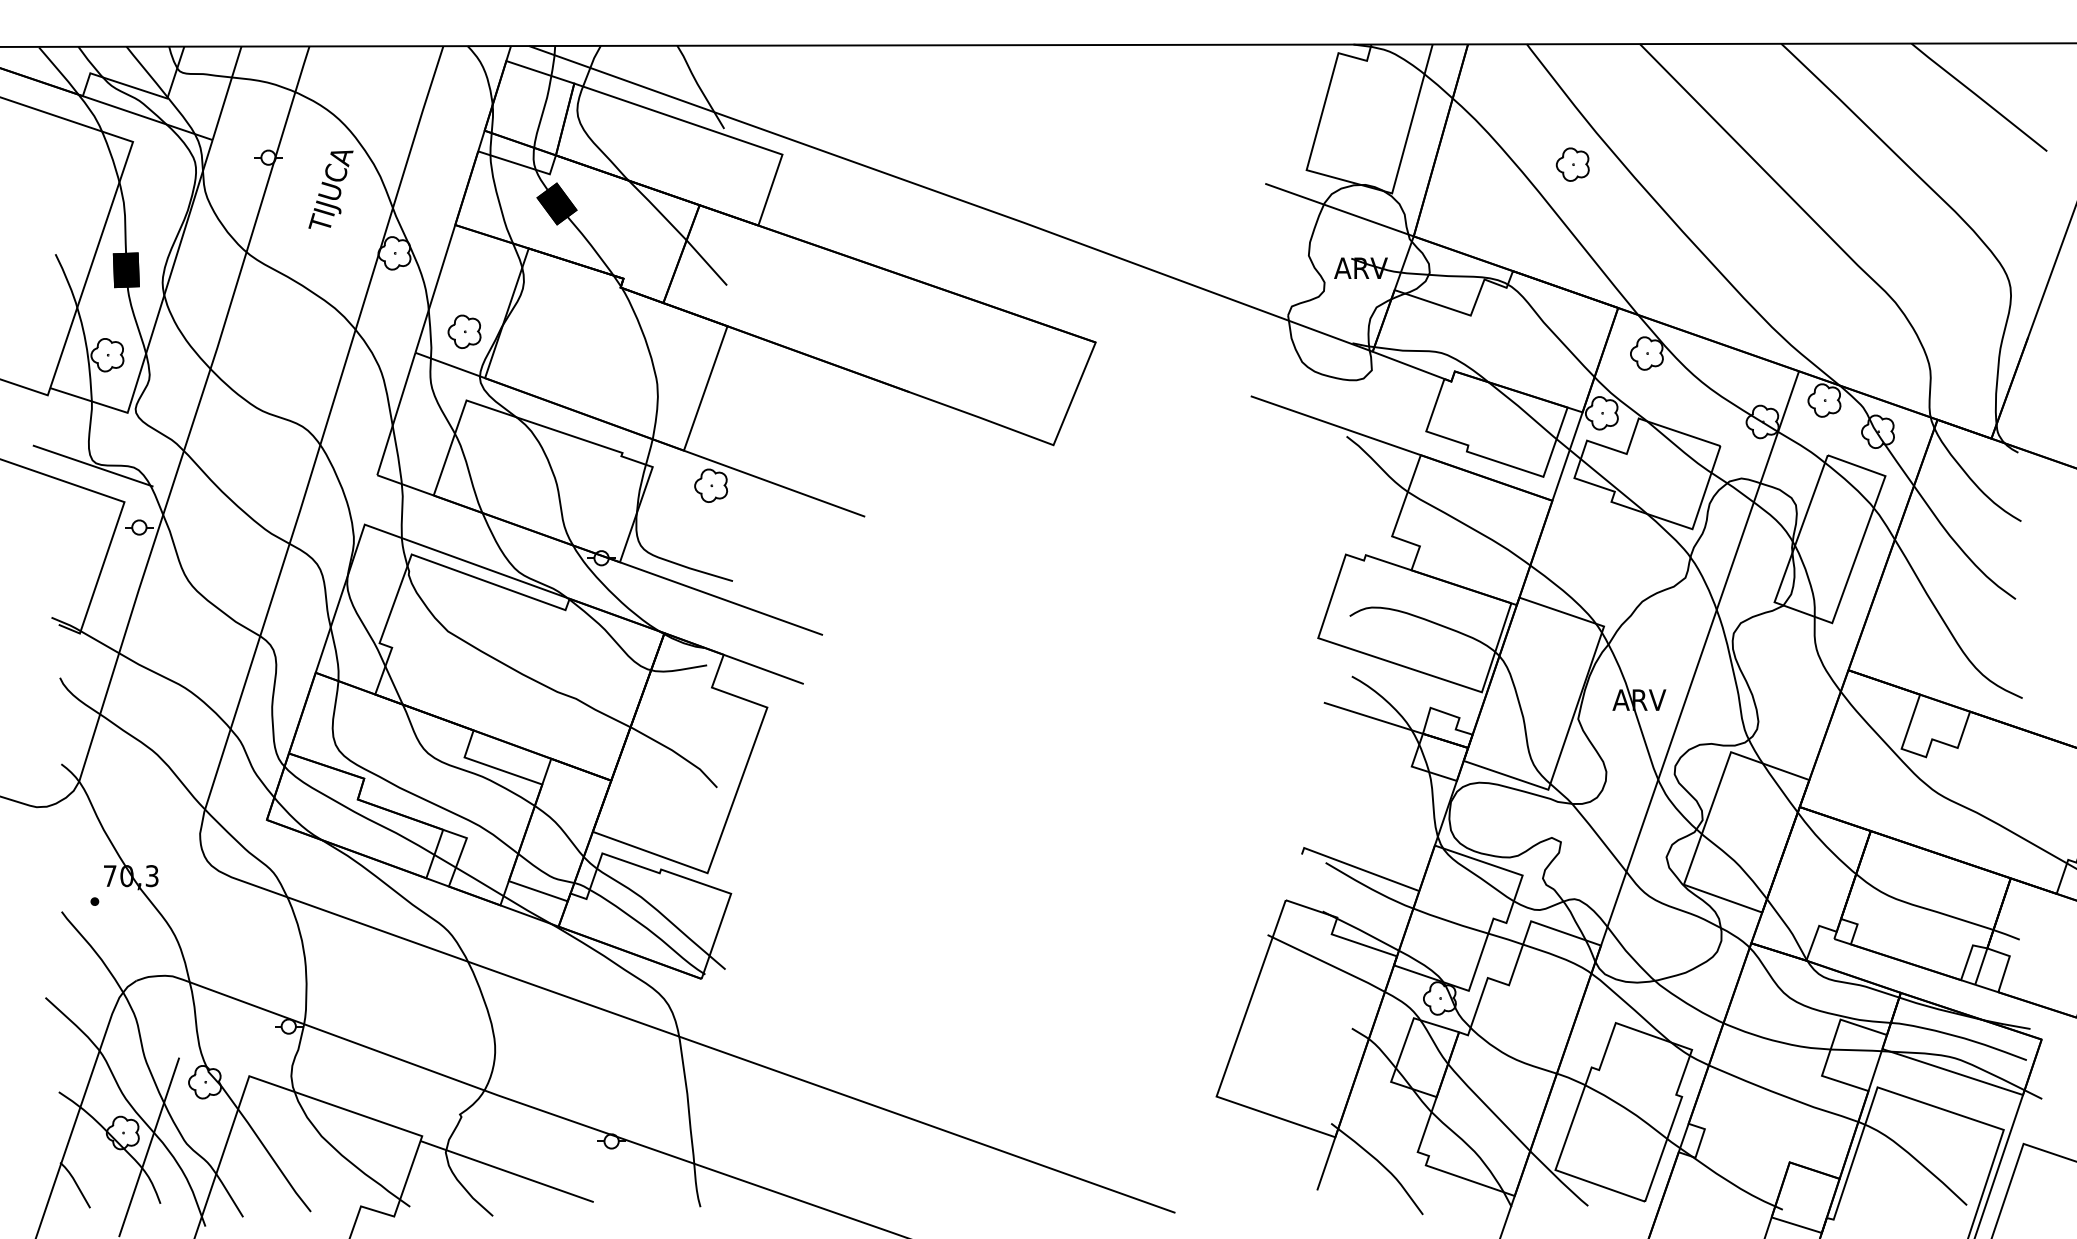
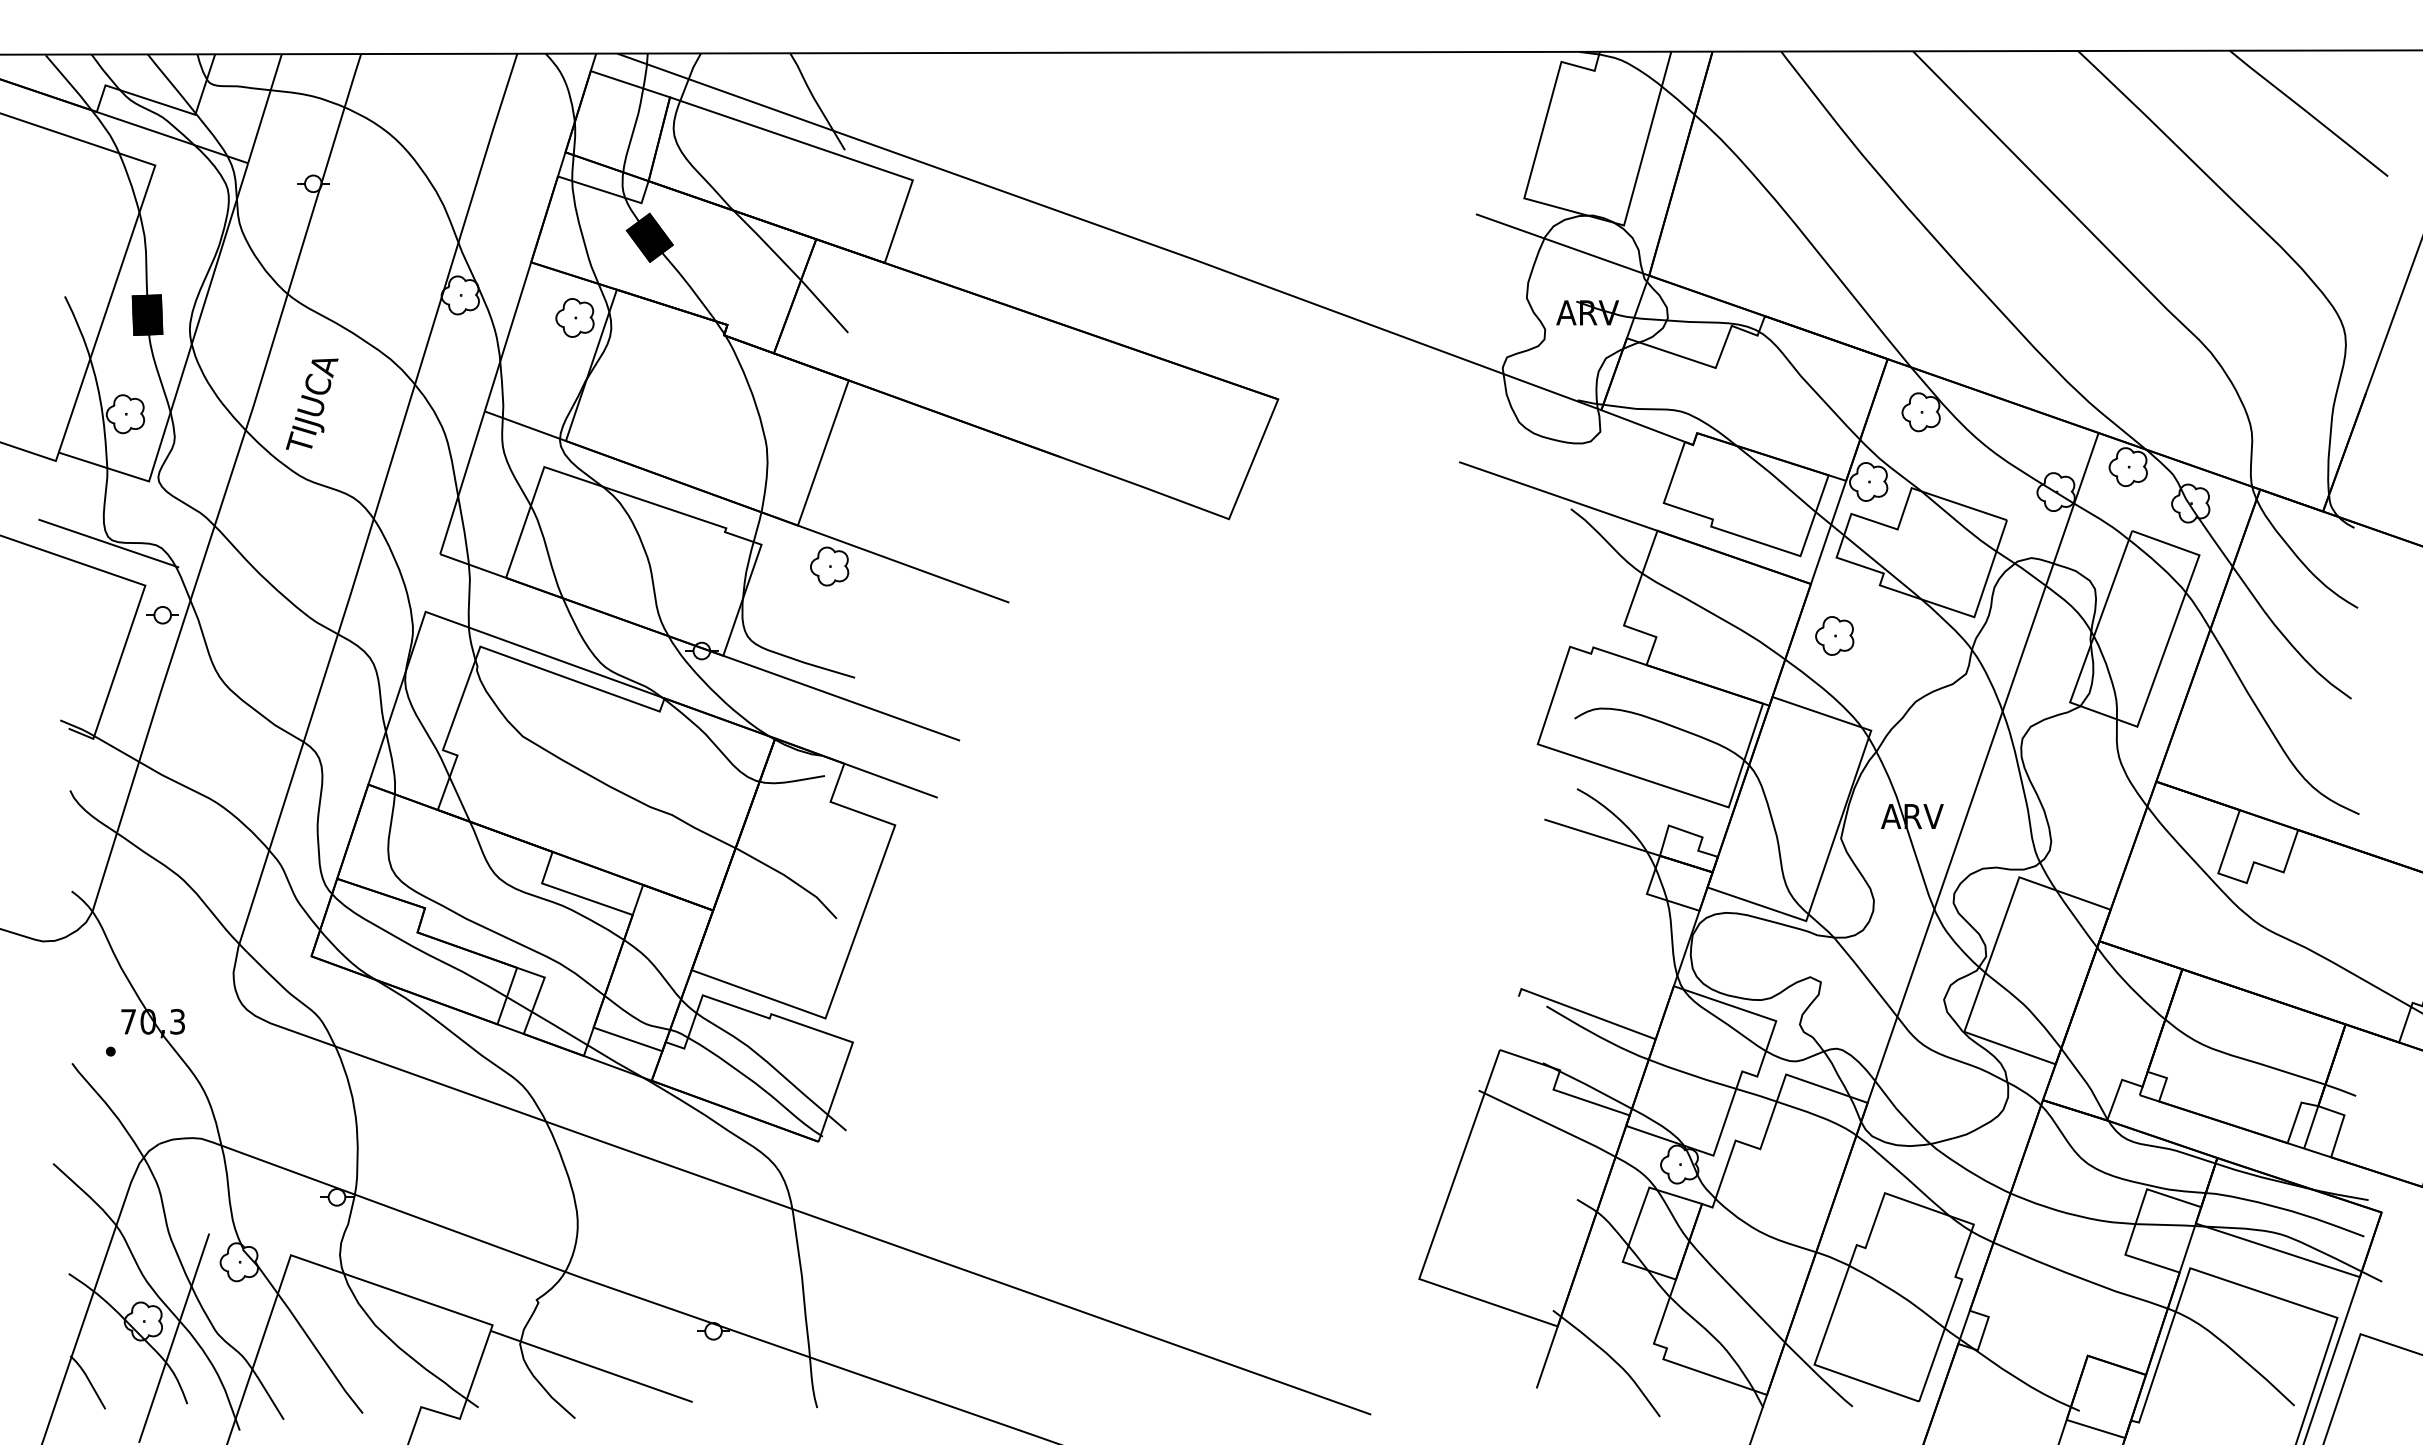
part: (1572, 164) -> (1834, 635), moved
text: (331, 189) -> (312, 403), moved
part: (464, 331) -> (574, 317), moved

